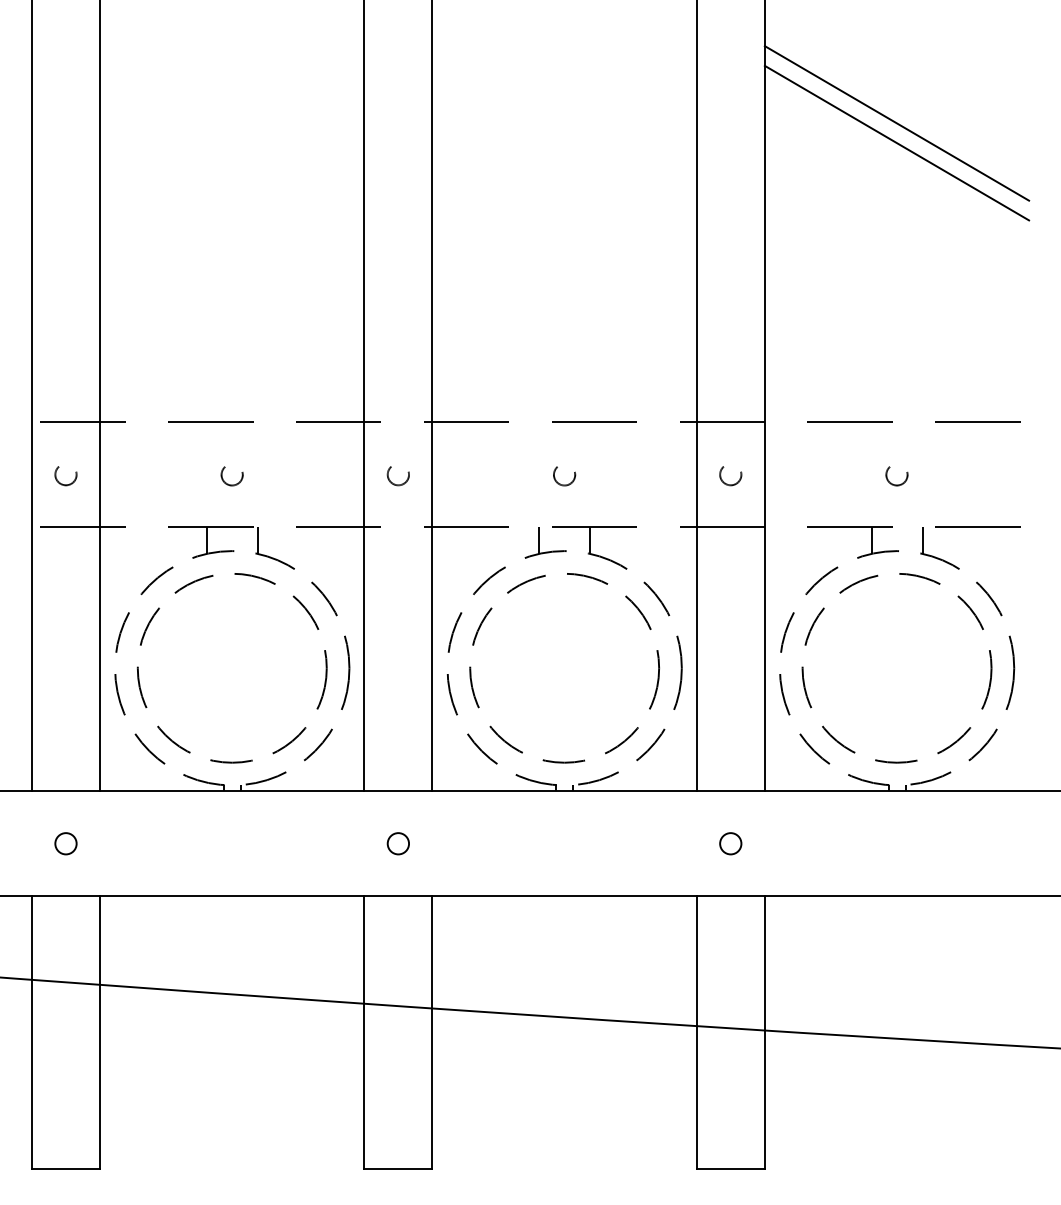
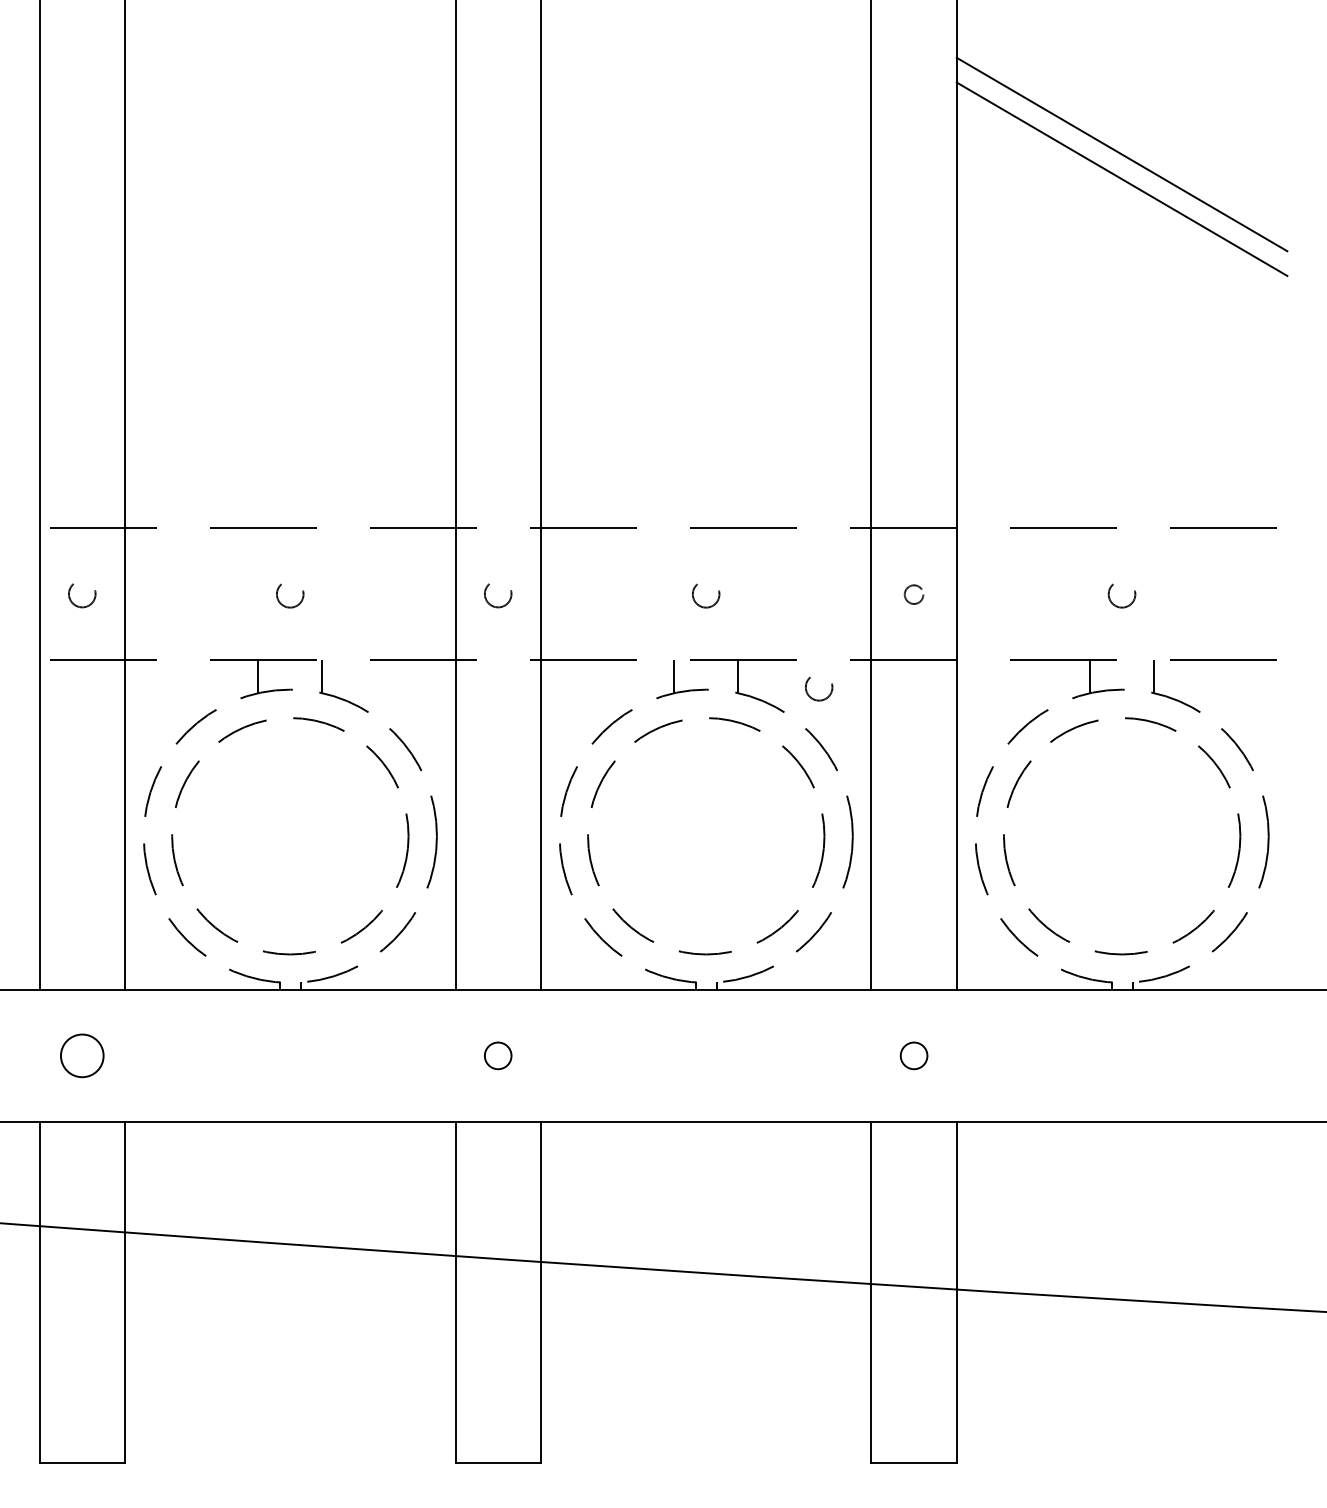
circle: (730, 475) -> (913, 595), size x0.7
circle: (655, 550) -> (819, 688), added
circle: (65, 843) -> (81, 1055), size x1.6

